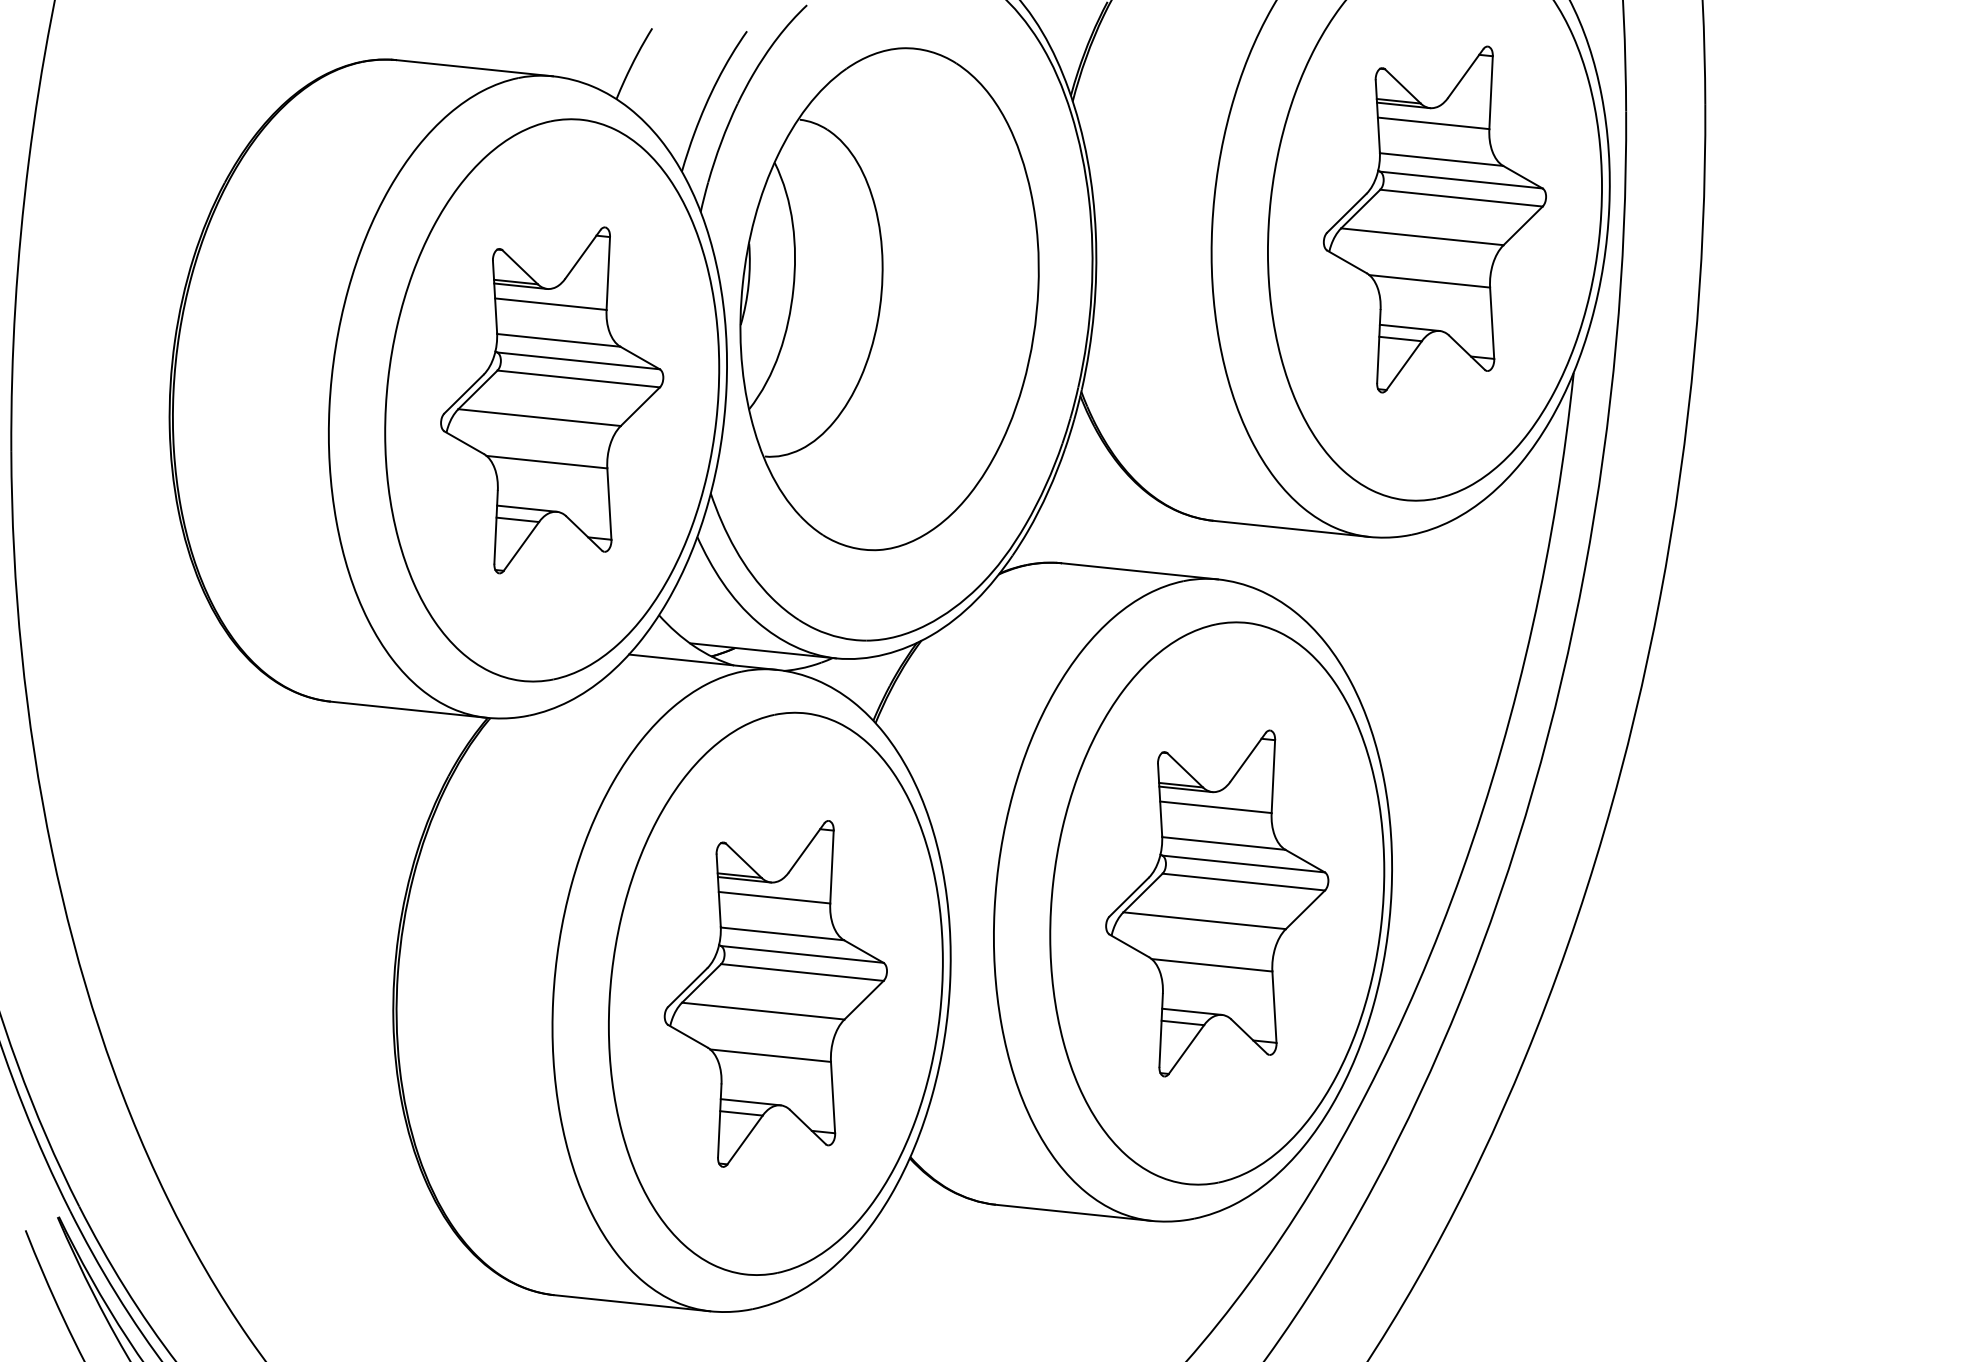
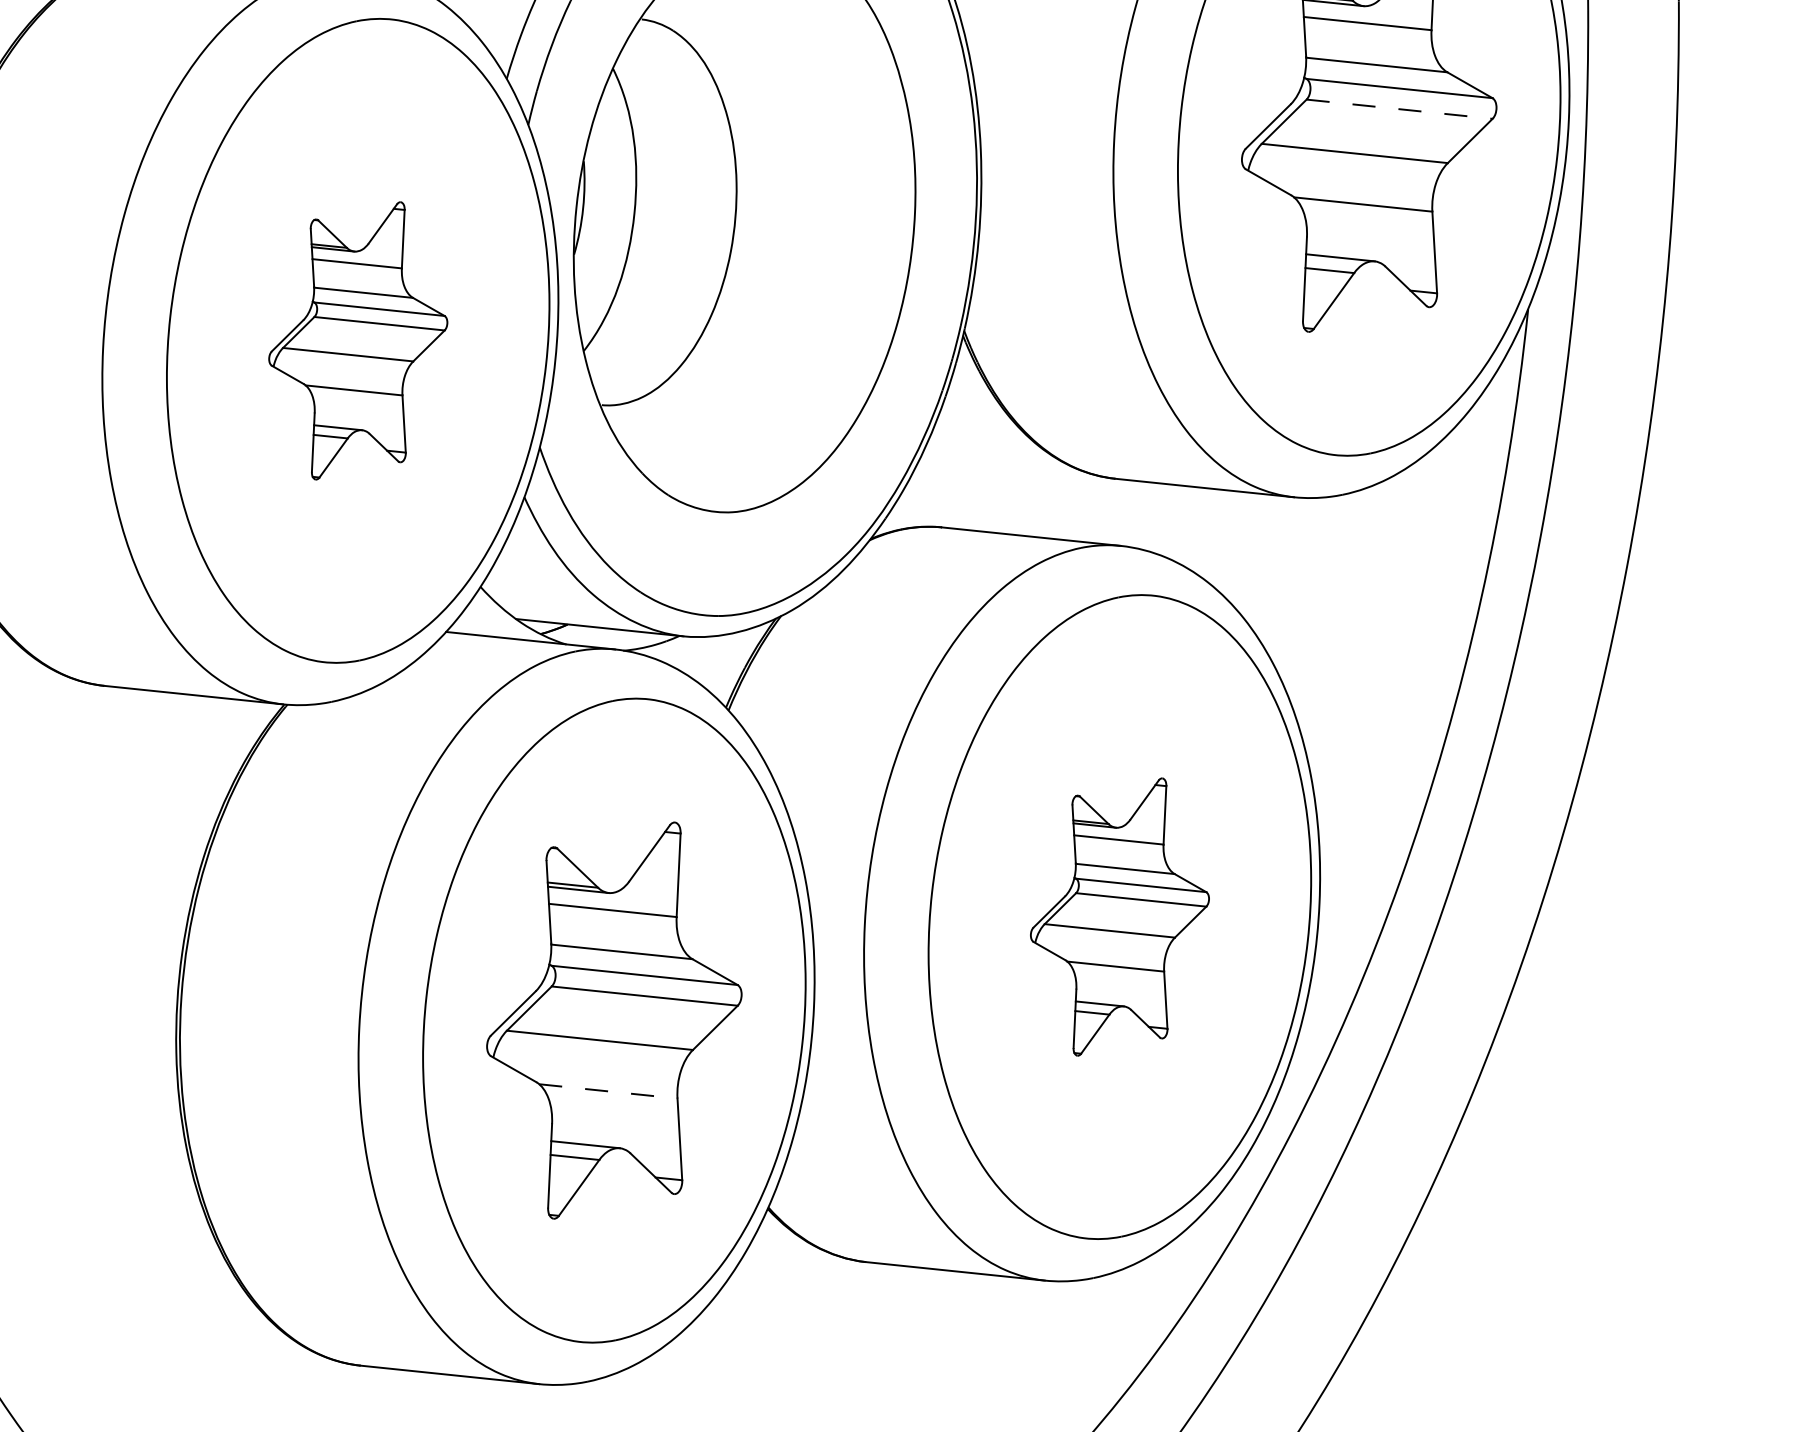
line: (1461, 198) -> (1399, 109), solid -> dashed
part: (552, 400) -> (358, 340), size x0.7
part: (1217, 903) -> (1120, 917), size x0.7
line: (770, 1055) -> (608, 1091), solid -> dashed

